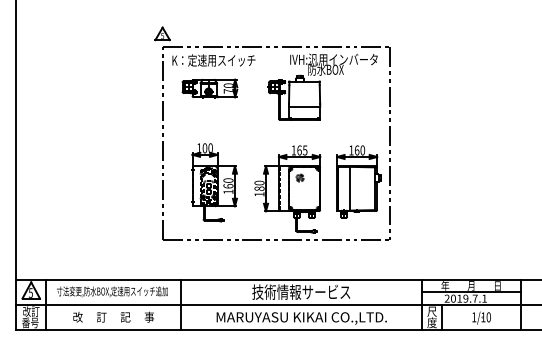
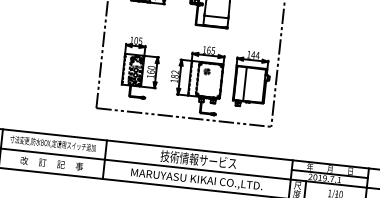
text: (210, 147) -> (140, 40), 100 -> 105
text: (359, 150) -> (255, 55), 160 -> 144
text: (259, 182) -> (175, 71), 180 -> 182

